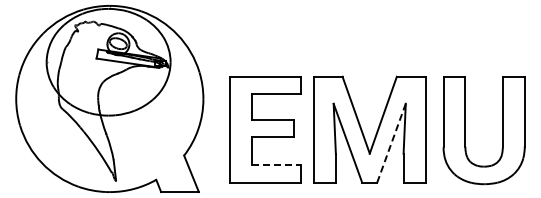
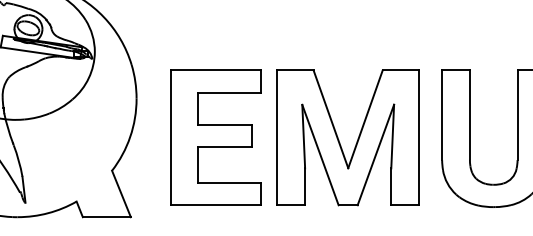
line: (391, 143) -> (375, 155), dashed -> solid
line: (276, 165) -> (229, 183), dashed -> solid

